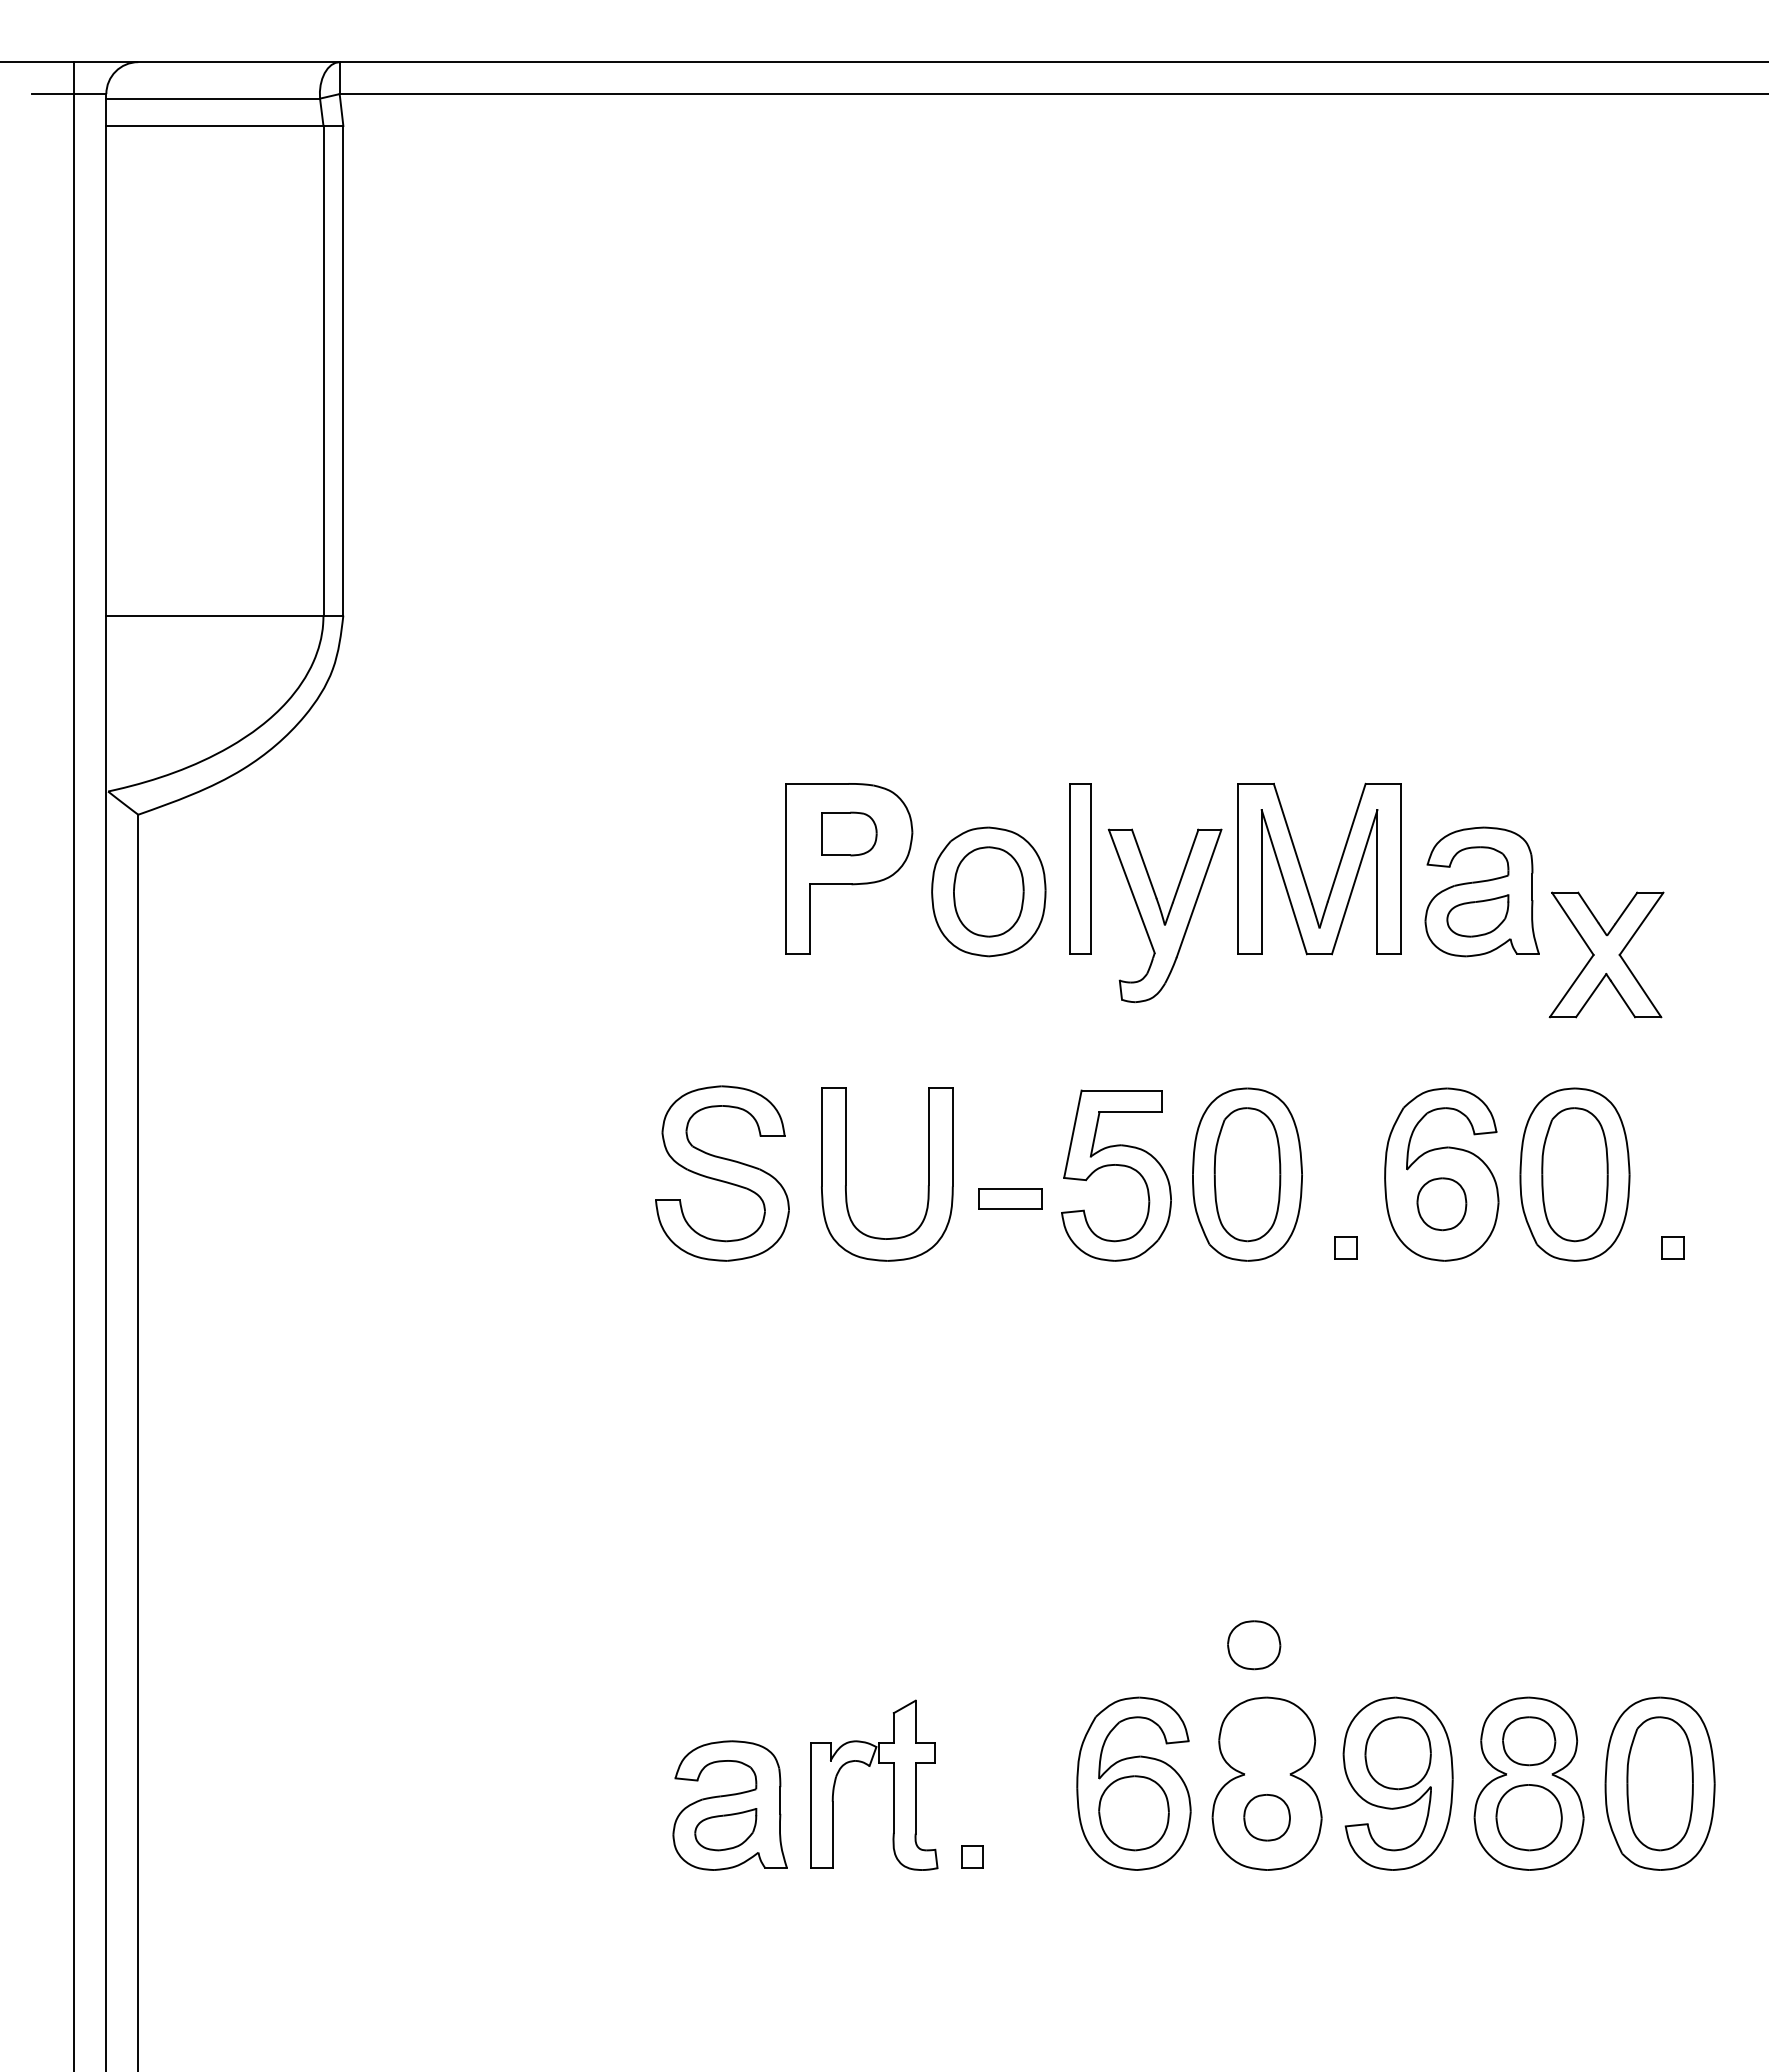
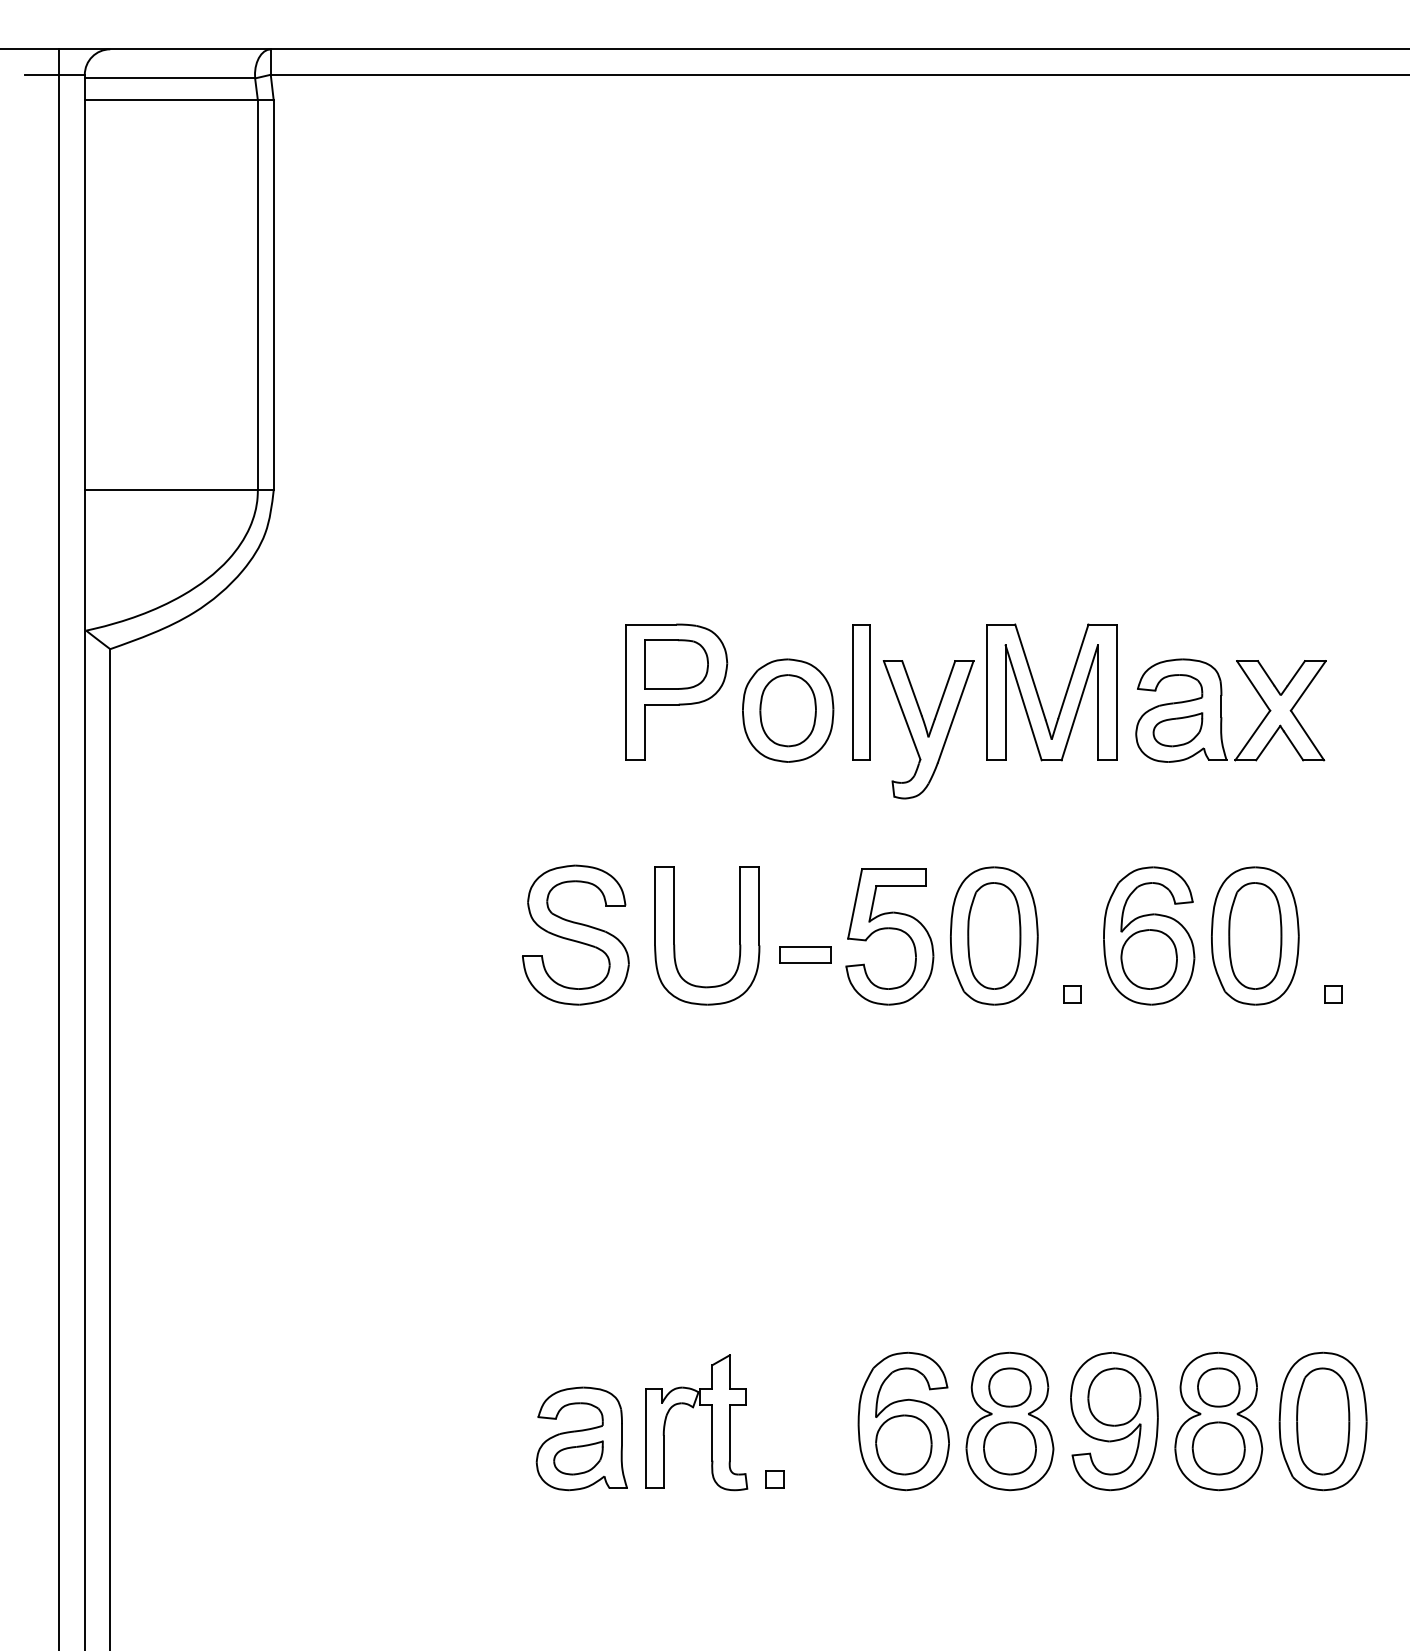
part: (849, 833) -> (677, 664), size x1.43
part: (1606, 954) -> (1280, 710), moved
part: (1441, 1204) -> (1148, 959), size x1.43
part: (1254, 1645) -> (1010, 1387), moved
part: (1266, 1817) -> (1009, 1448), size x1.43

